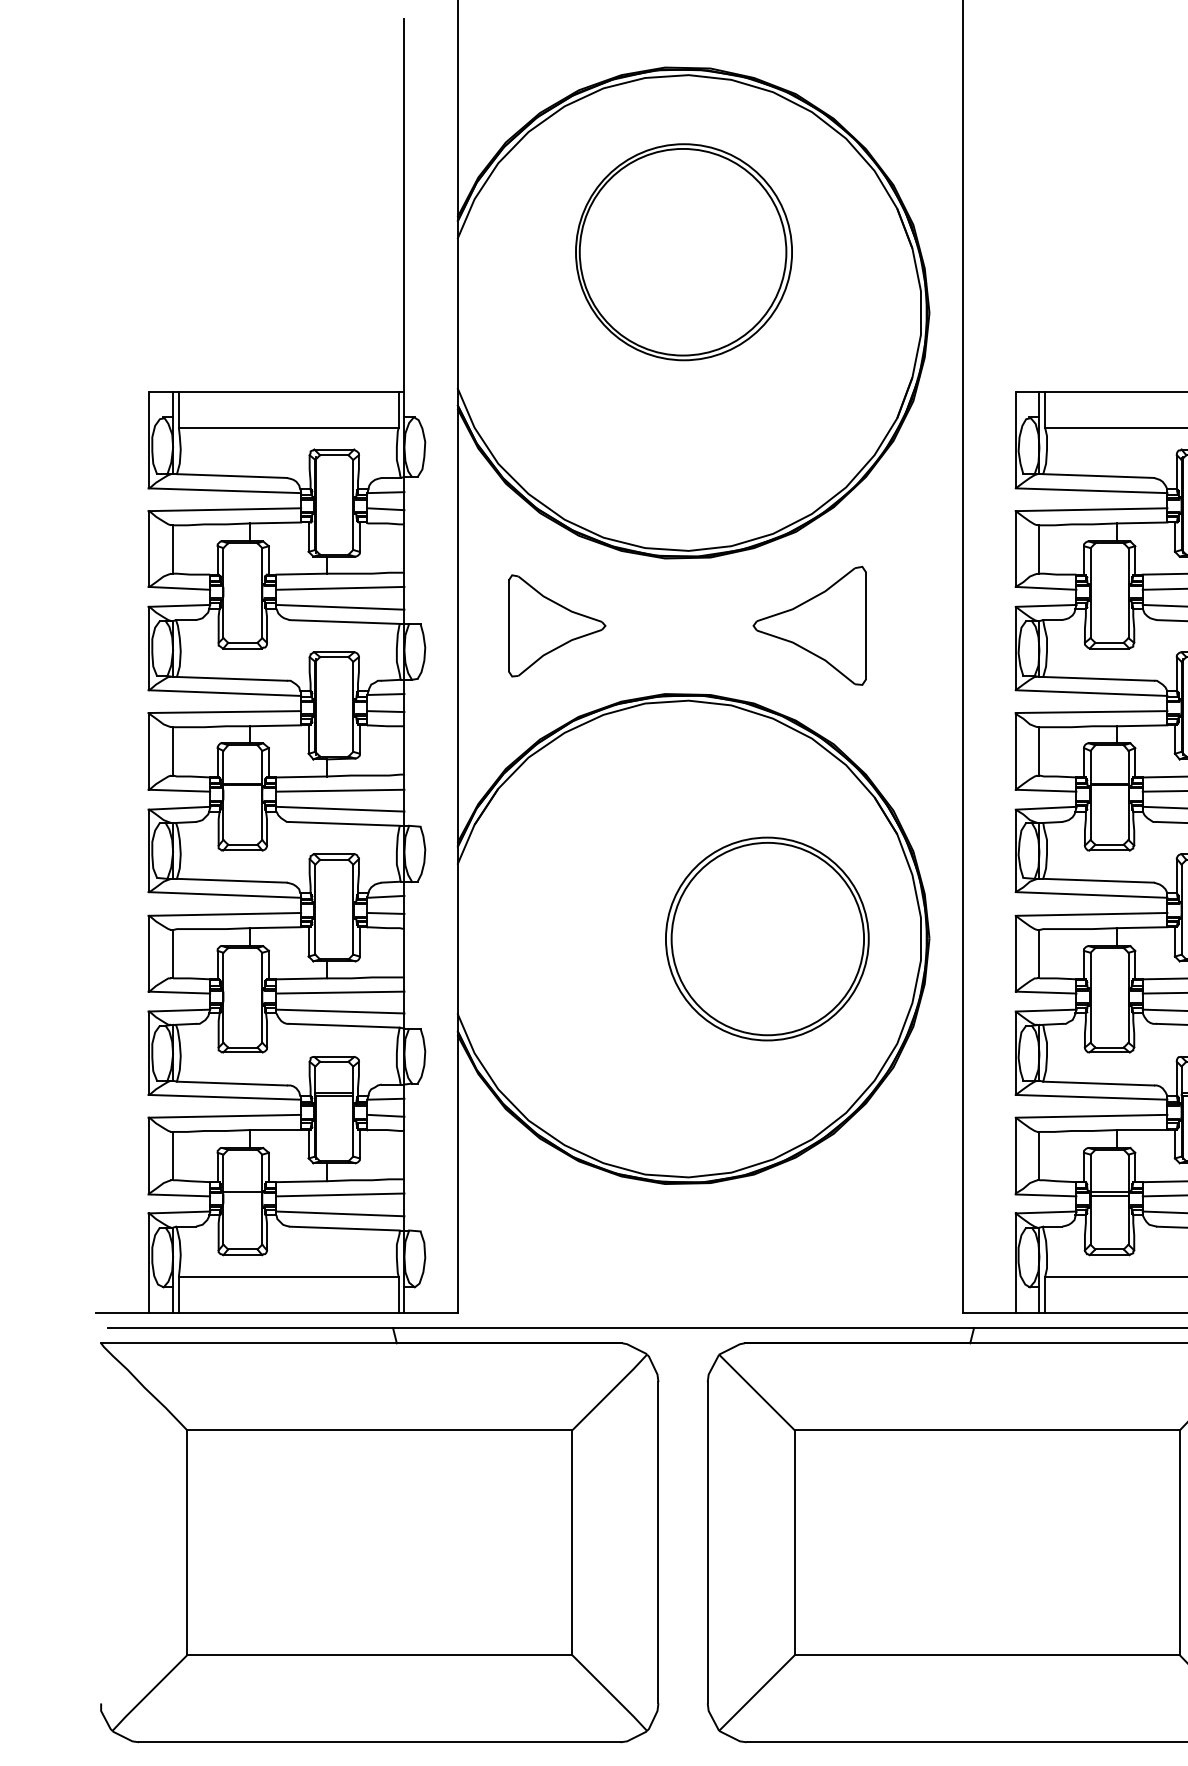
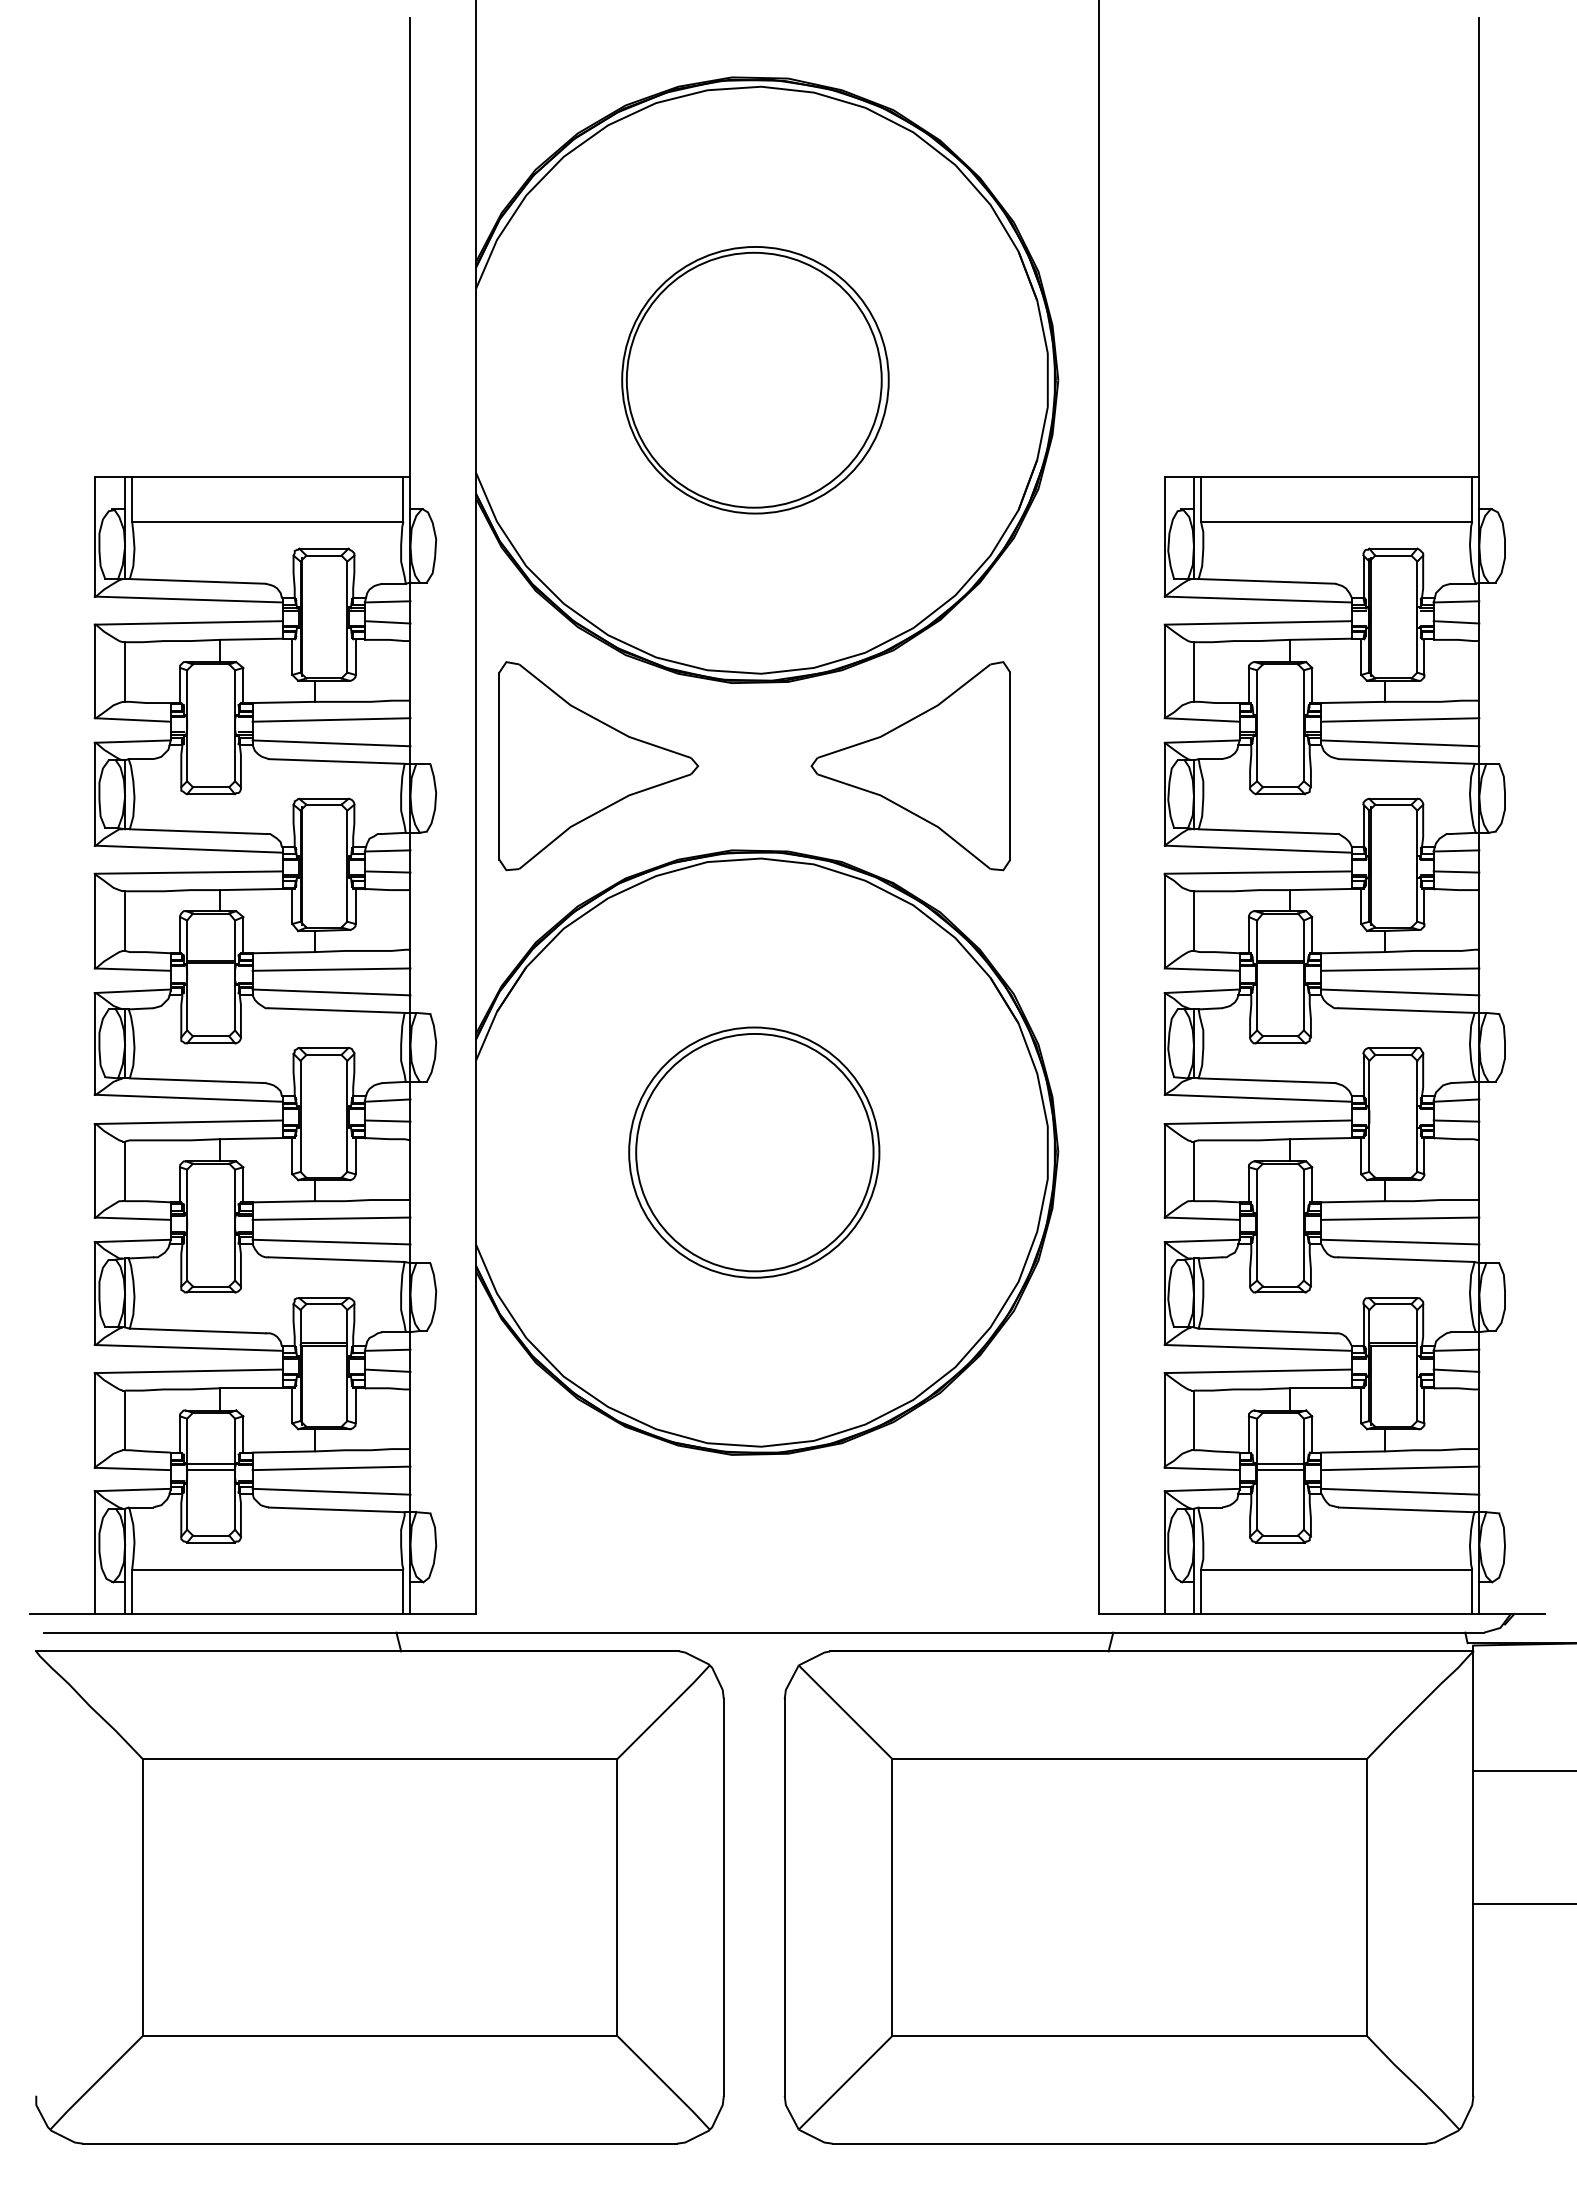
part: (684, 252) -> (755, 380), moved
part: (556, 626) -> (598, 766), size x1.67
part: (809, 626) -> (910, 766), size x1.43
part: (767, 938) -> (754, 1152), moved
line: (243, 1196) -> (211, 1470), added

